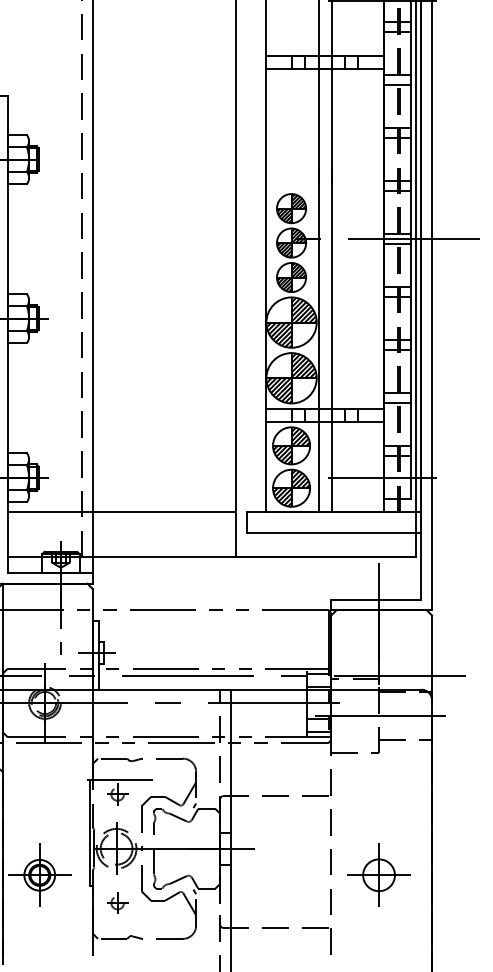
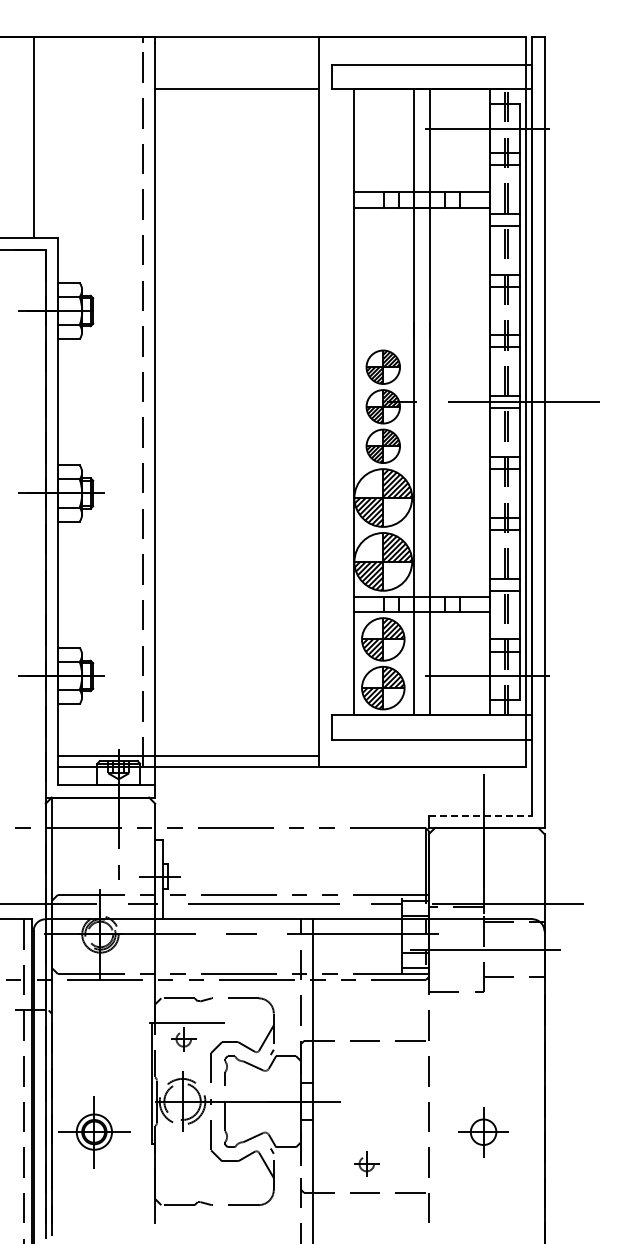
line: (121, 512) -> (188, 756), moved
line: (376, 599) -> (480, 815), solid -> dashed
part: (378, 875) -> (483, 1132), size x0.7
part: (117, 902) -> (366, 1163), moved

